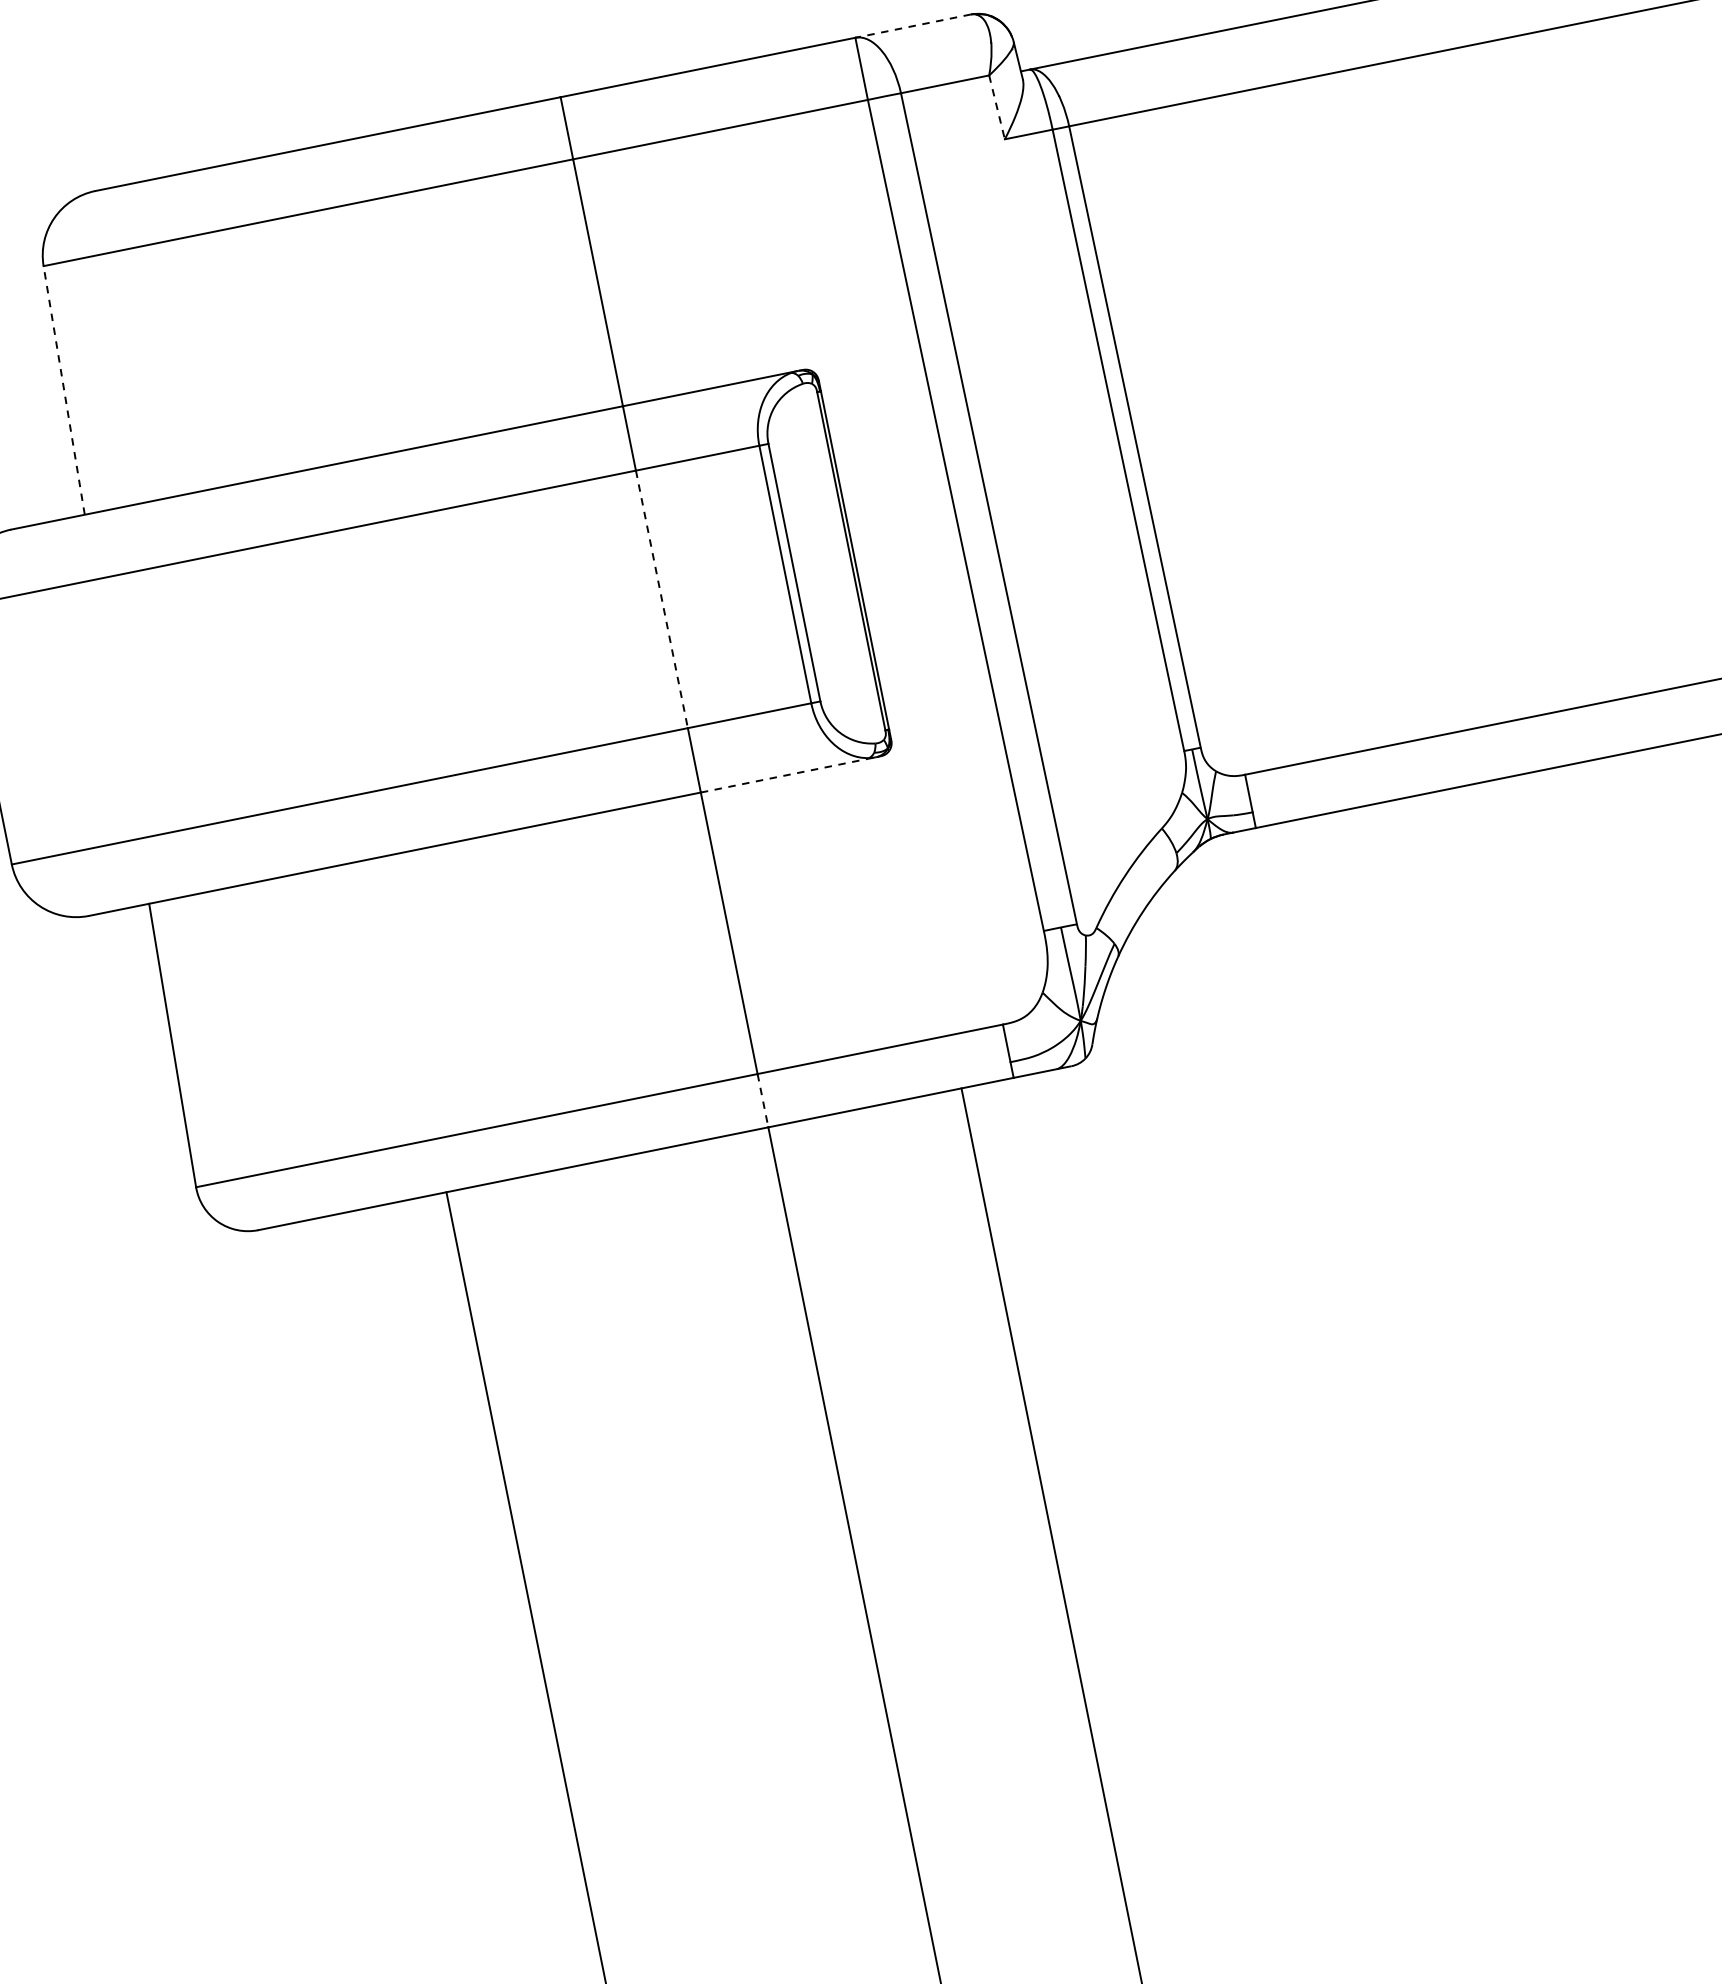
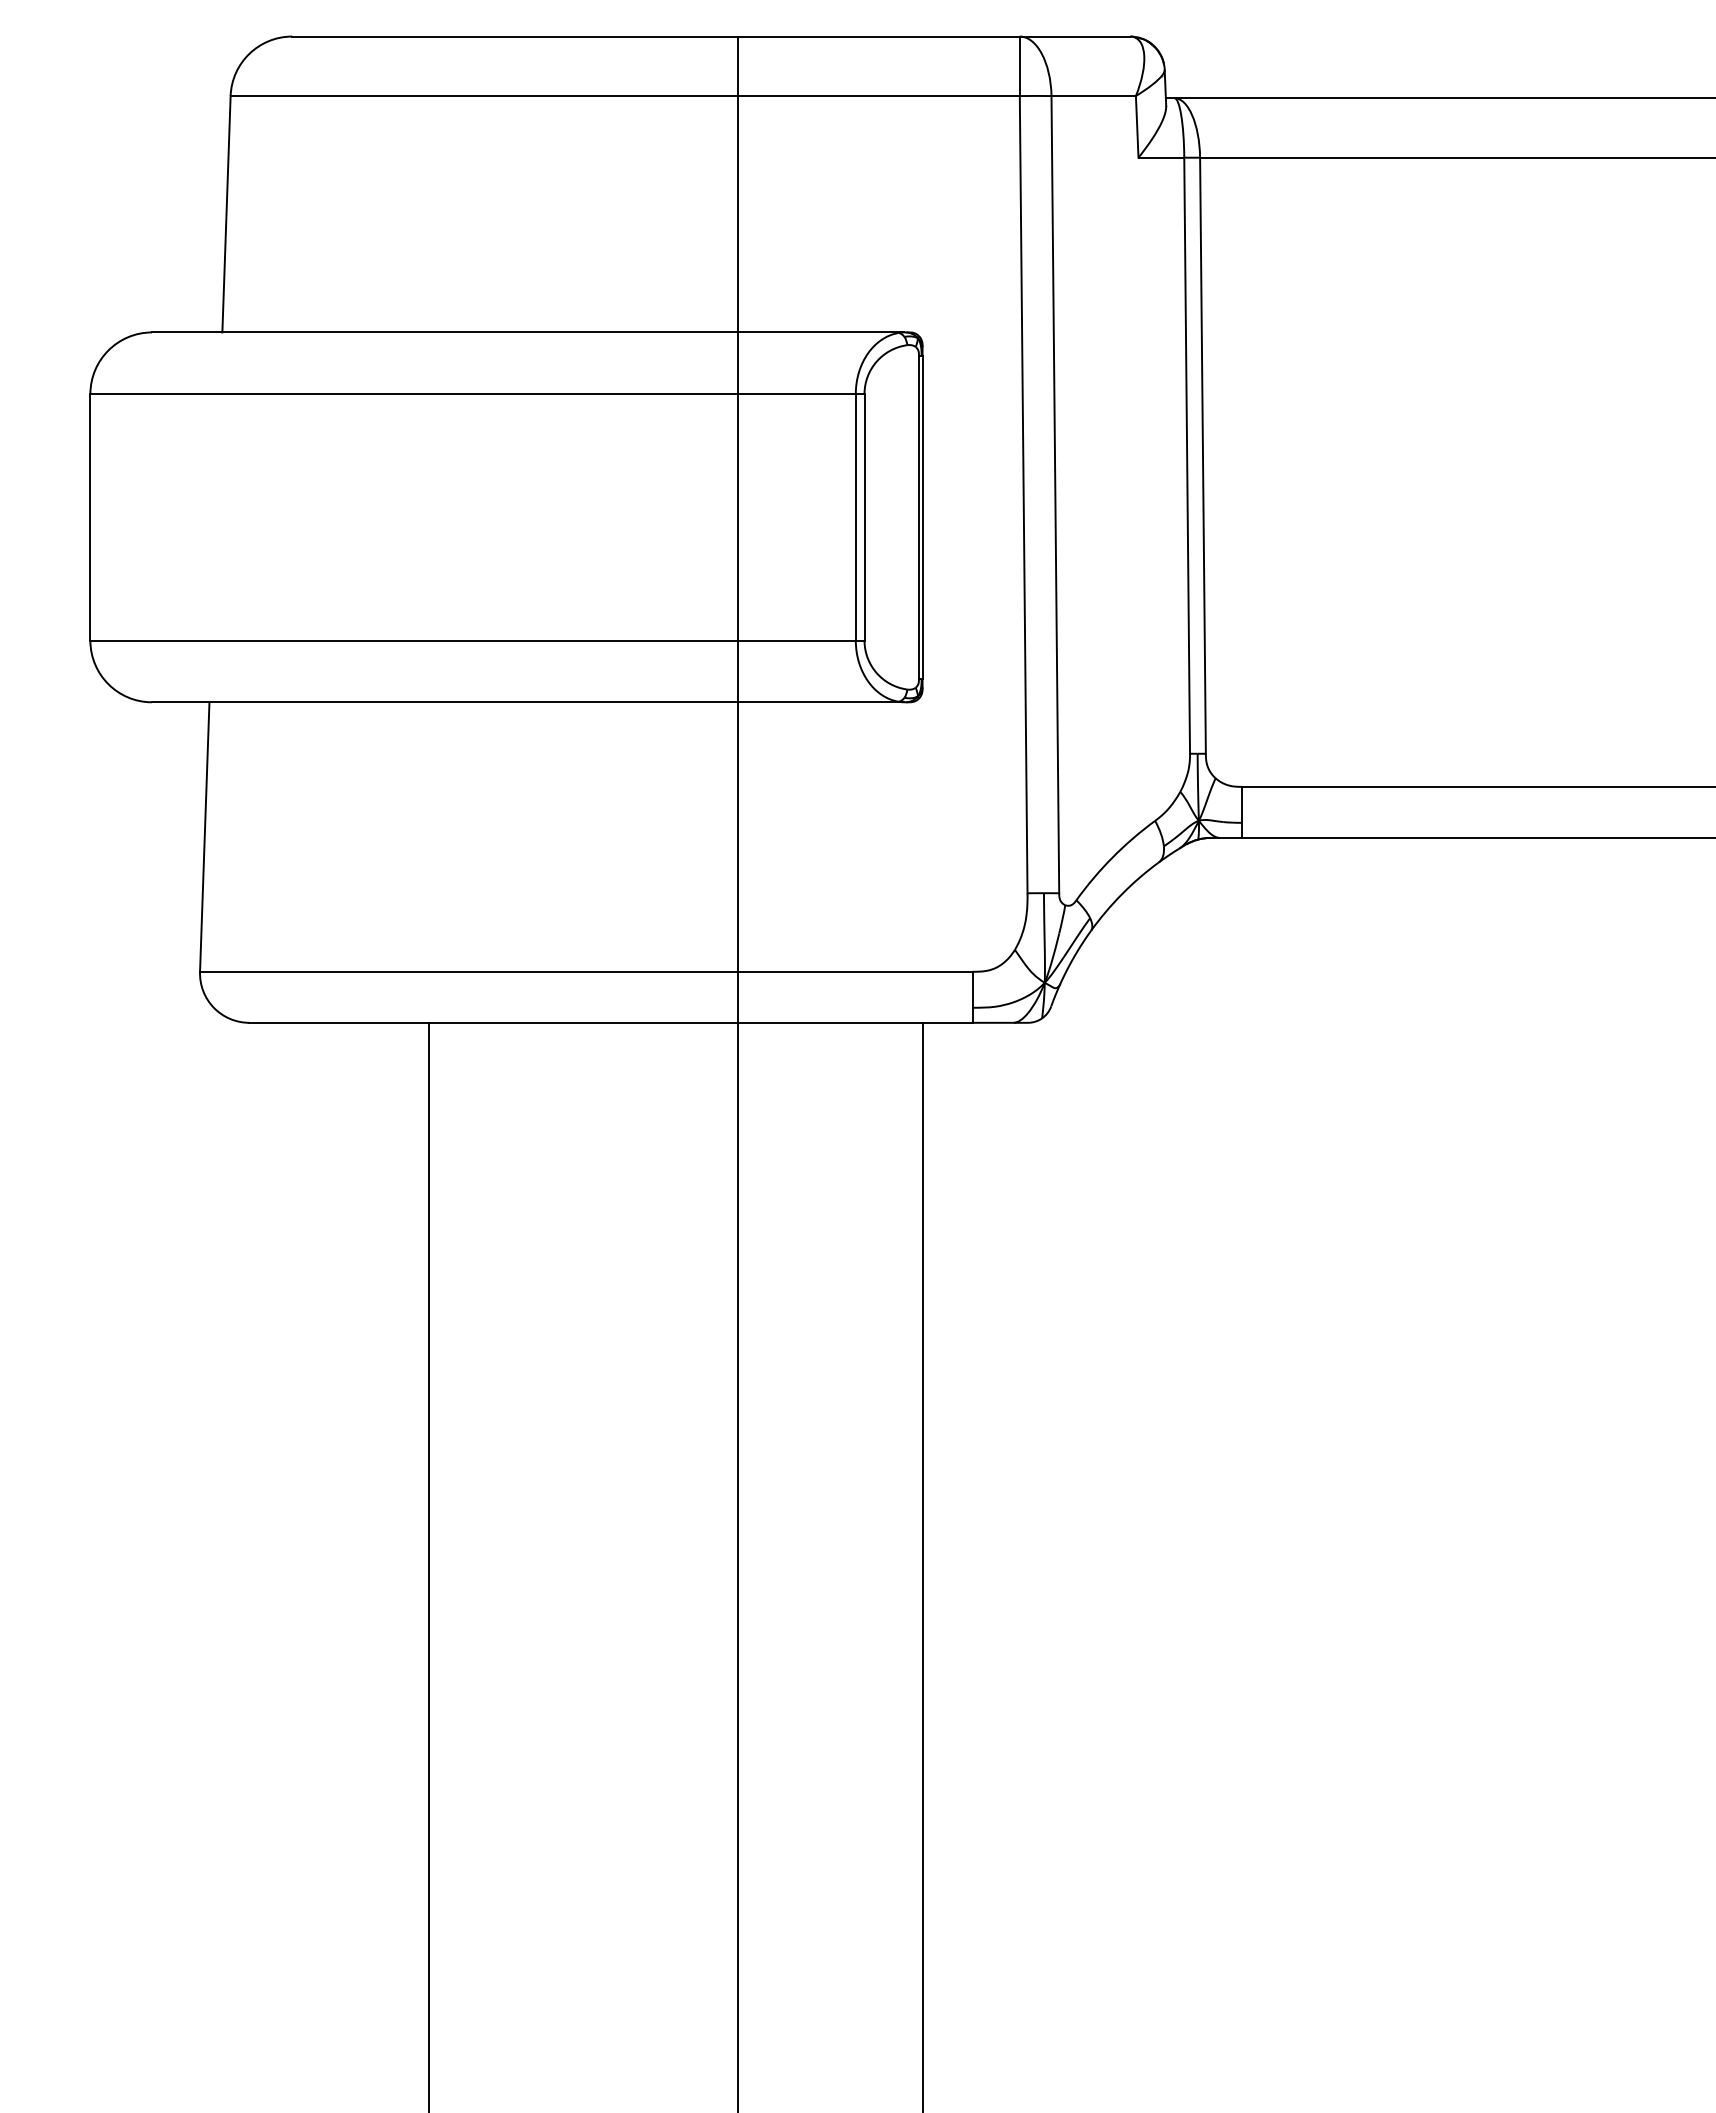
line: (912, 26) -> (1074, 36), dashed -> solid
line: (997, 106) -> (1137, 126), dashed -> solid
line: (64, 389) -> (226, 213), dashed -> solid
line: (661, 599) -> (737, 517), dashed -> solid
line: (788, 775) -> (821, 702), dashed -> solid
line: (762, 1100) -> (737, 997), dashed -> solid

